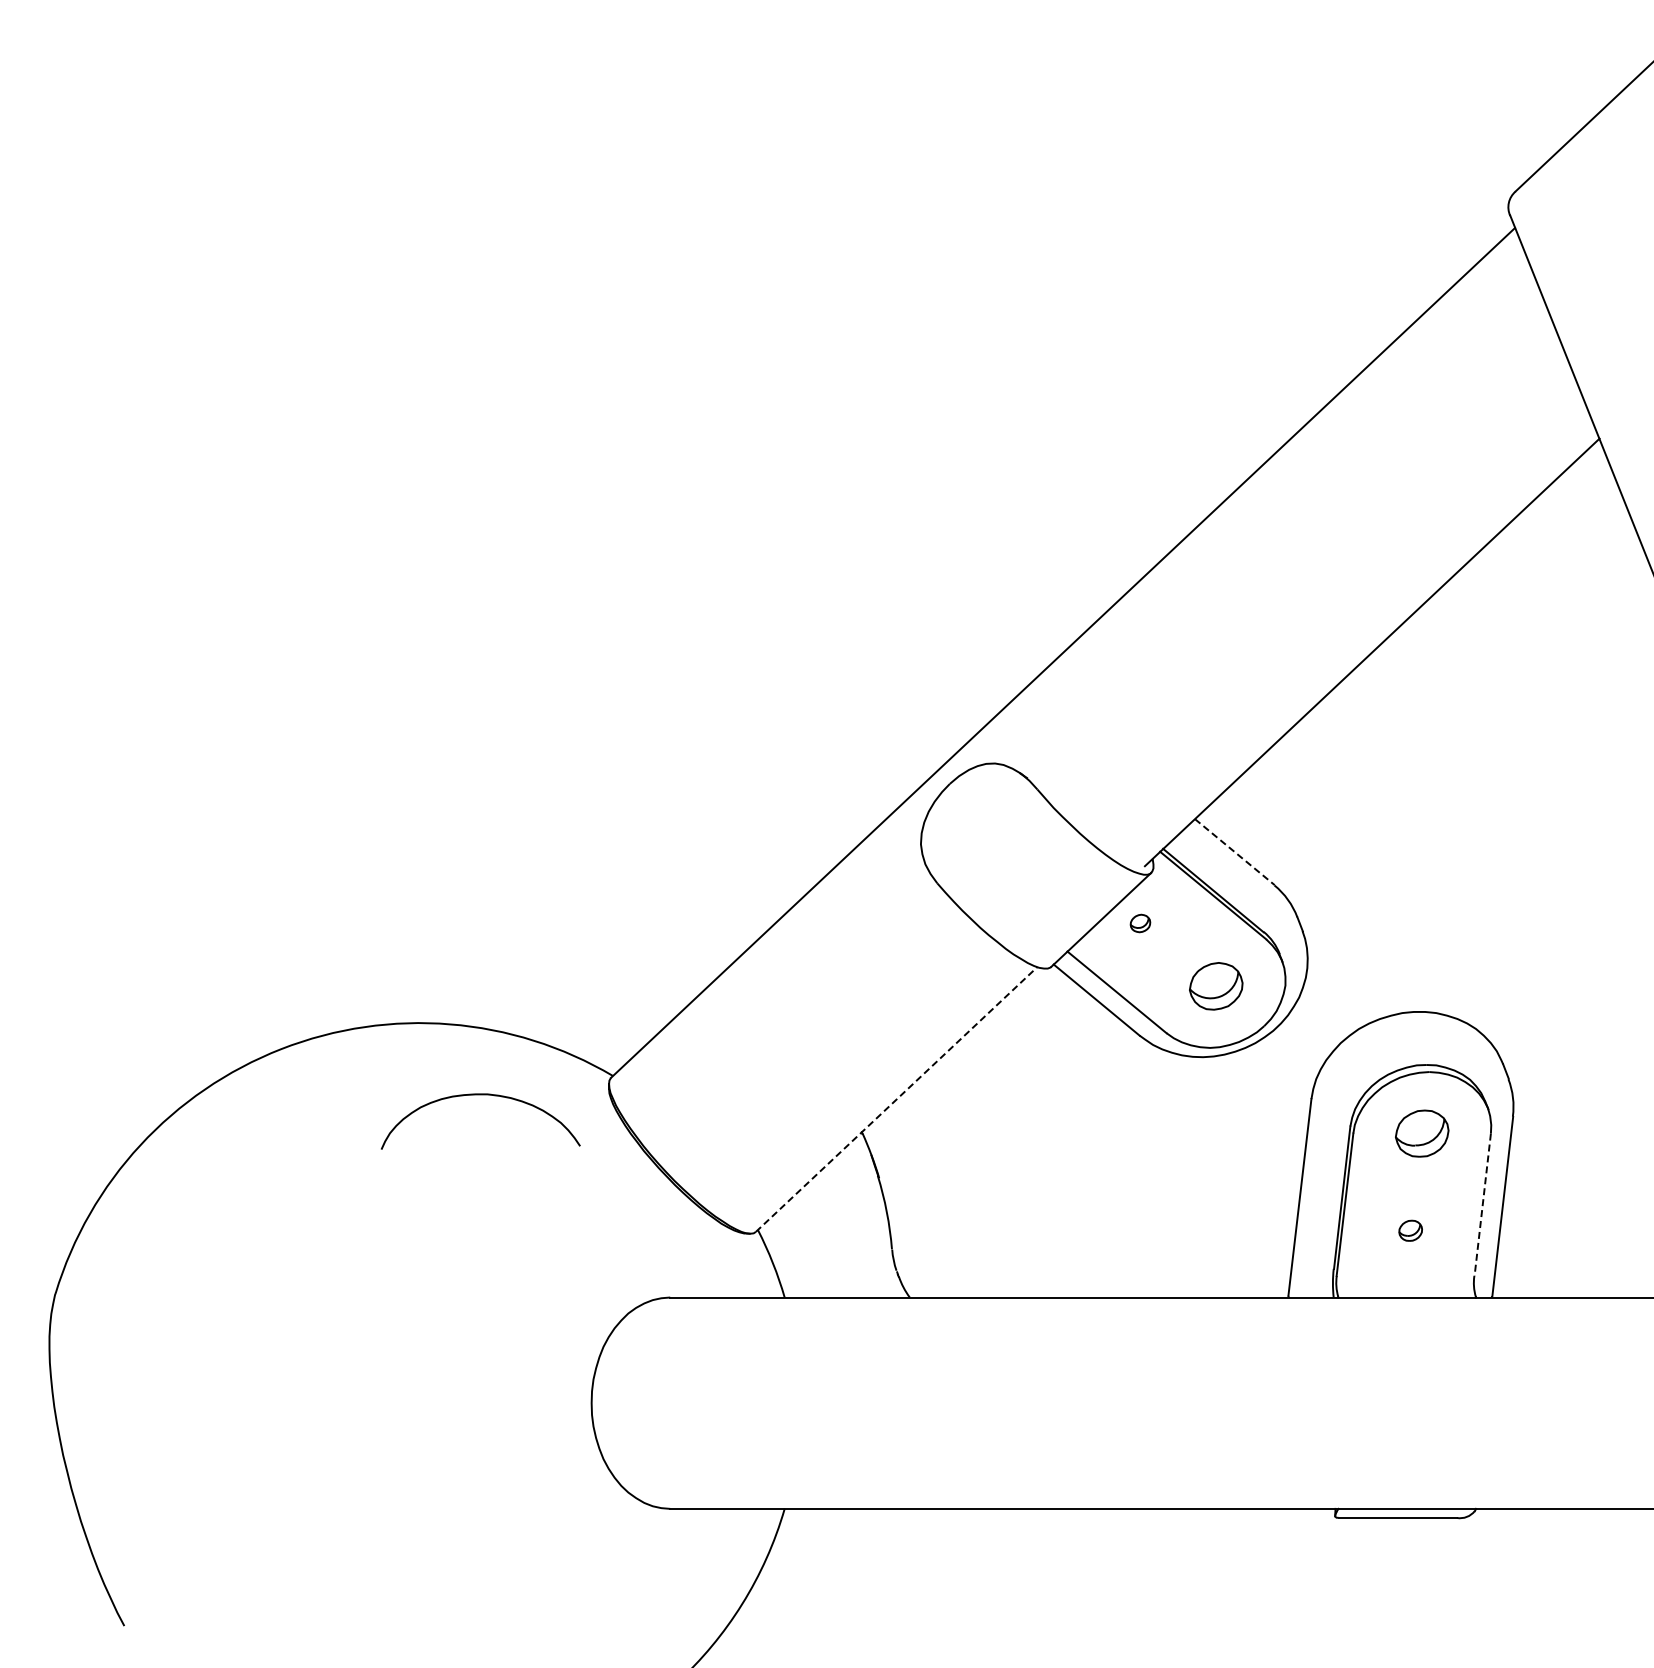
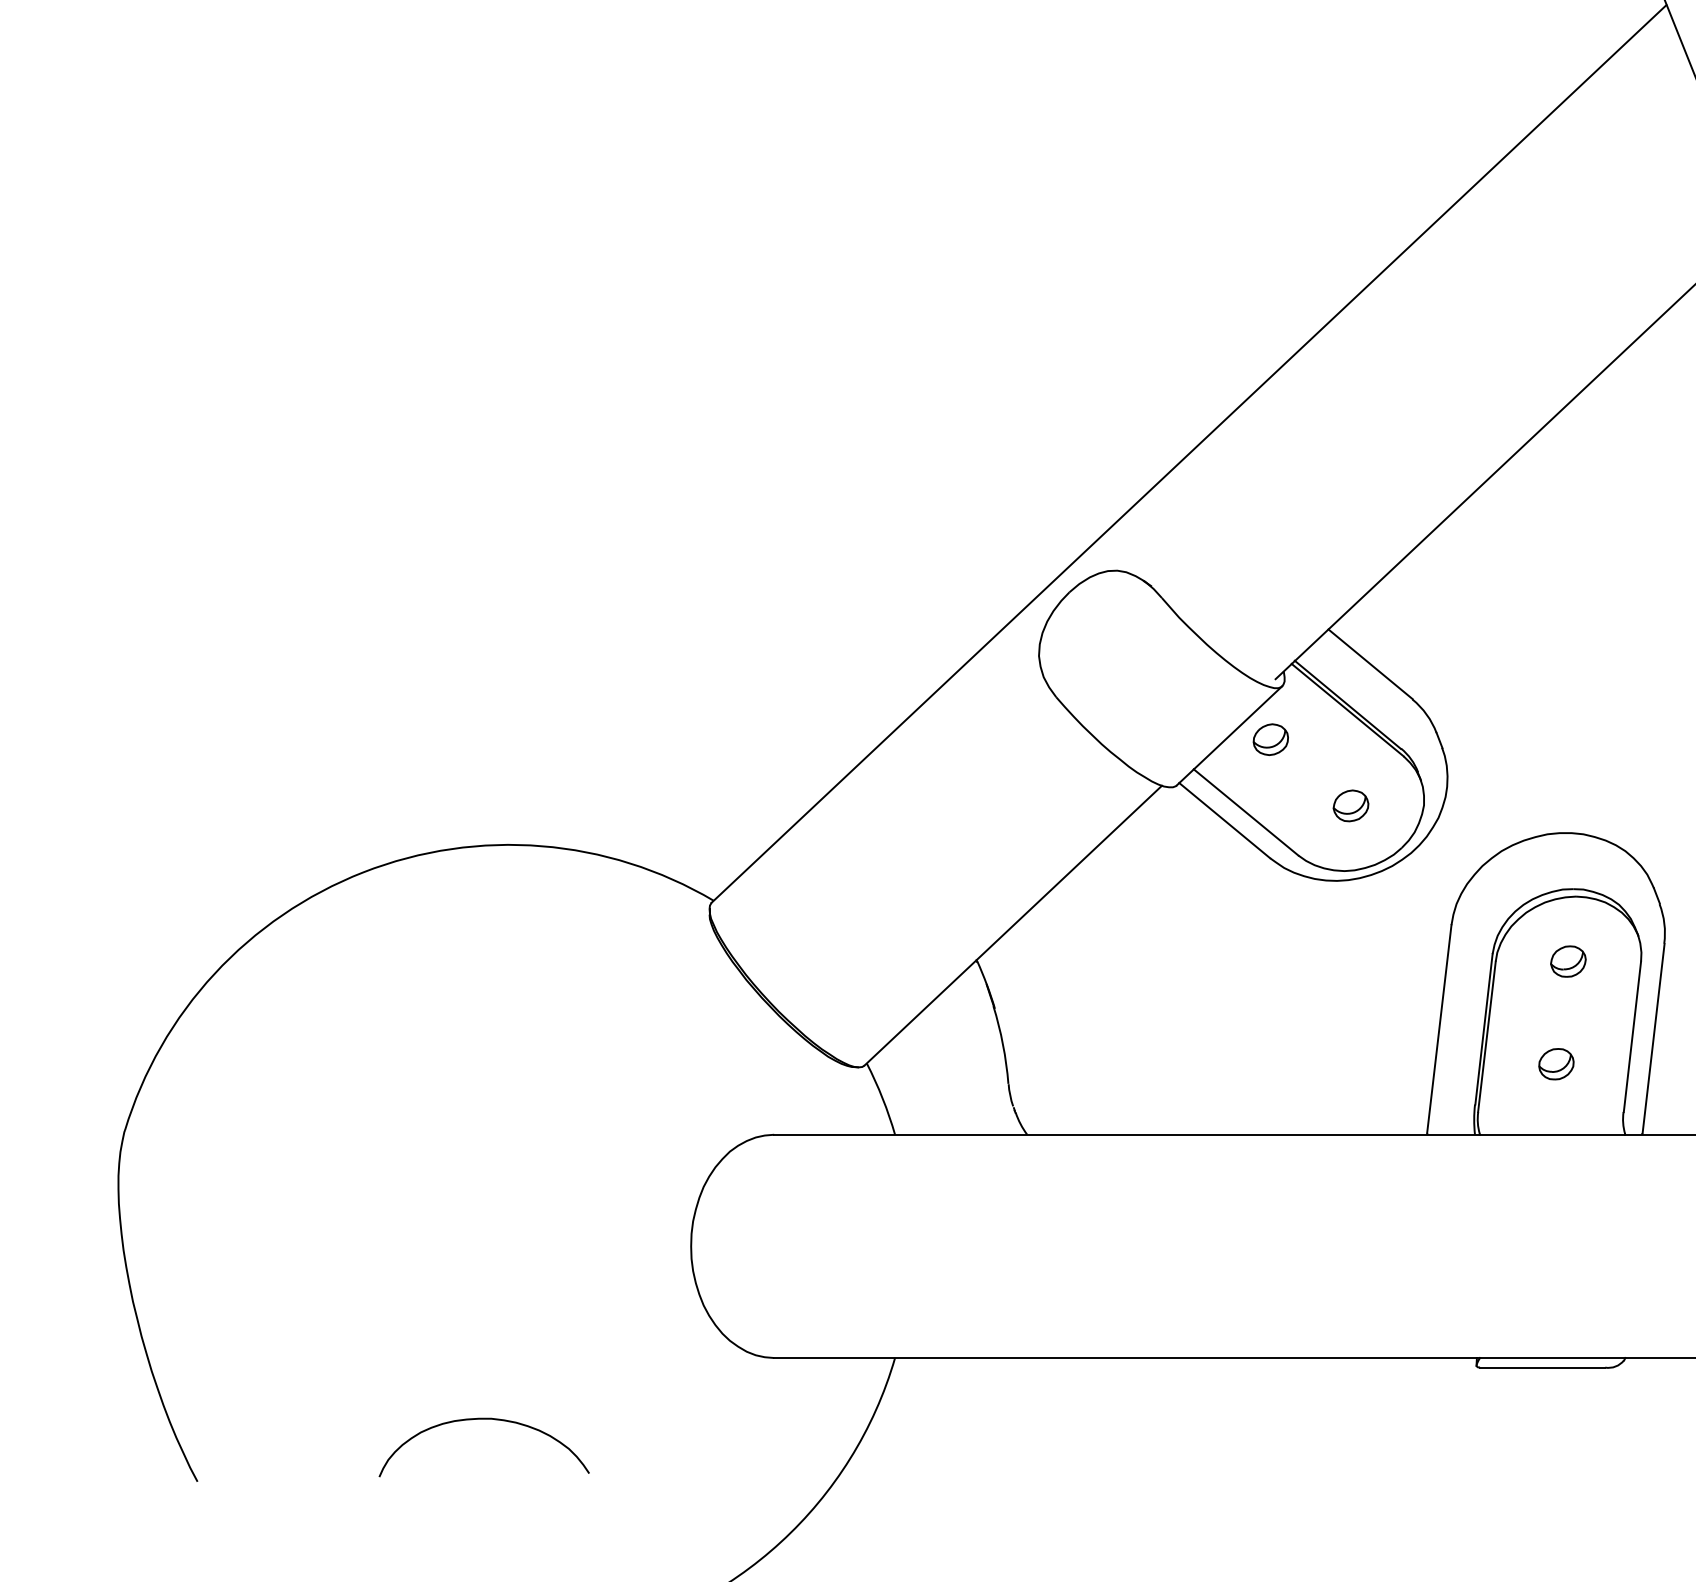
line: (1234, 852) -> (1370, 664), dashed -> solid
part: (1140, 923) -> (1270, 739), size x1.67
part: (1216, 985) -> (1351, 805), size x0.62
curve: (480, 1095) -> (483, 1419), moved
line: (897, 1099) -> (1014, 925), dashed -> solid
part: (1421, 1133) -> (1567, 961), size x0.62
line: (1482, 1204) -> (1632, 1036), dashed -> solid
part: (1410, 1230) -> (1556, 1063), size x1.43

